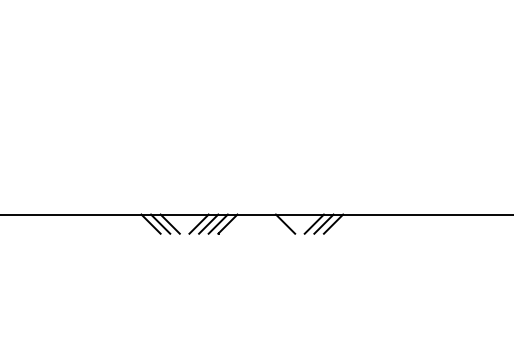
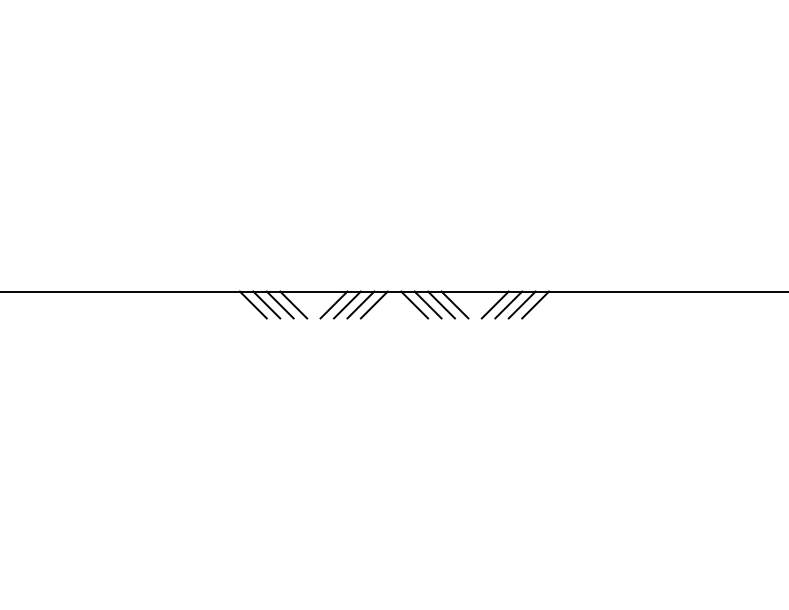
line: (140, 223) -> (252, 304), added
line: (256, 223) -> (414, 304), added
line: (265, 223) -> (427, 304), added
line: (275, 223) -> (441, 304), added
line: (343, 223) -> (535, 304), added

